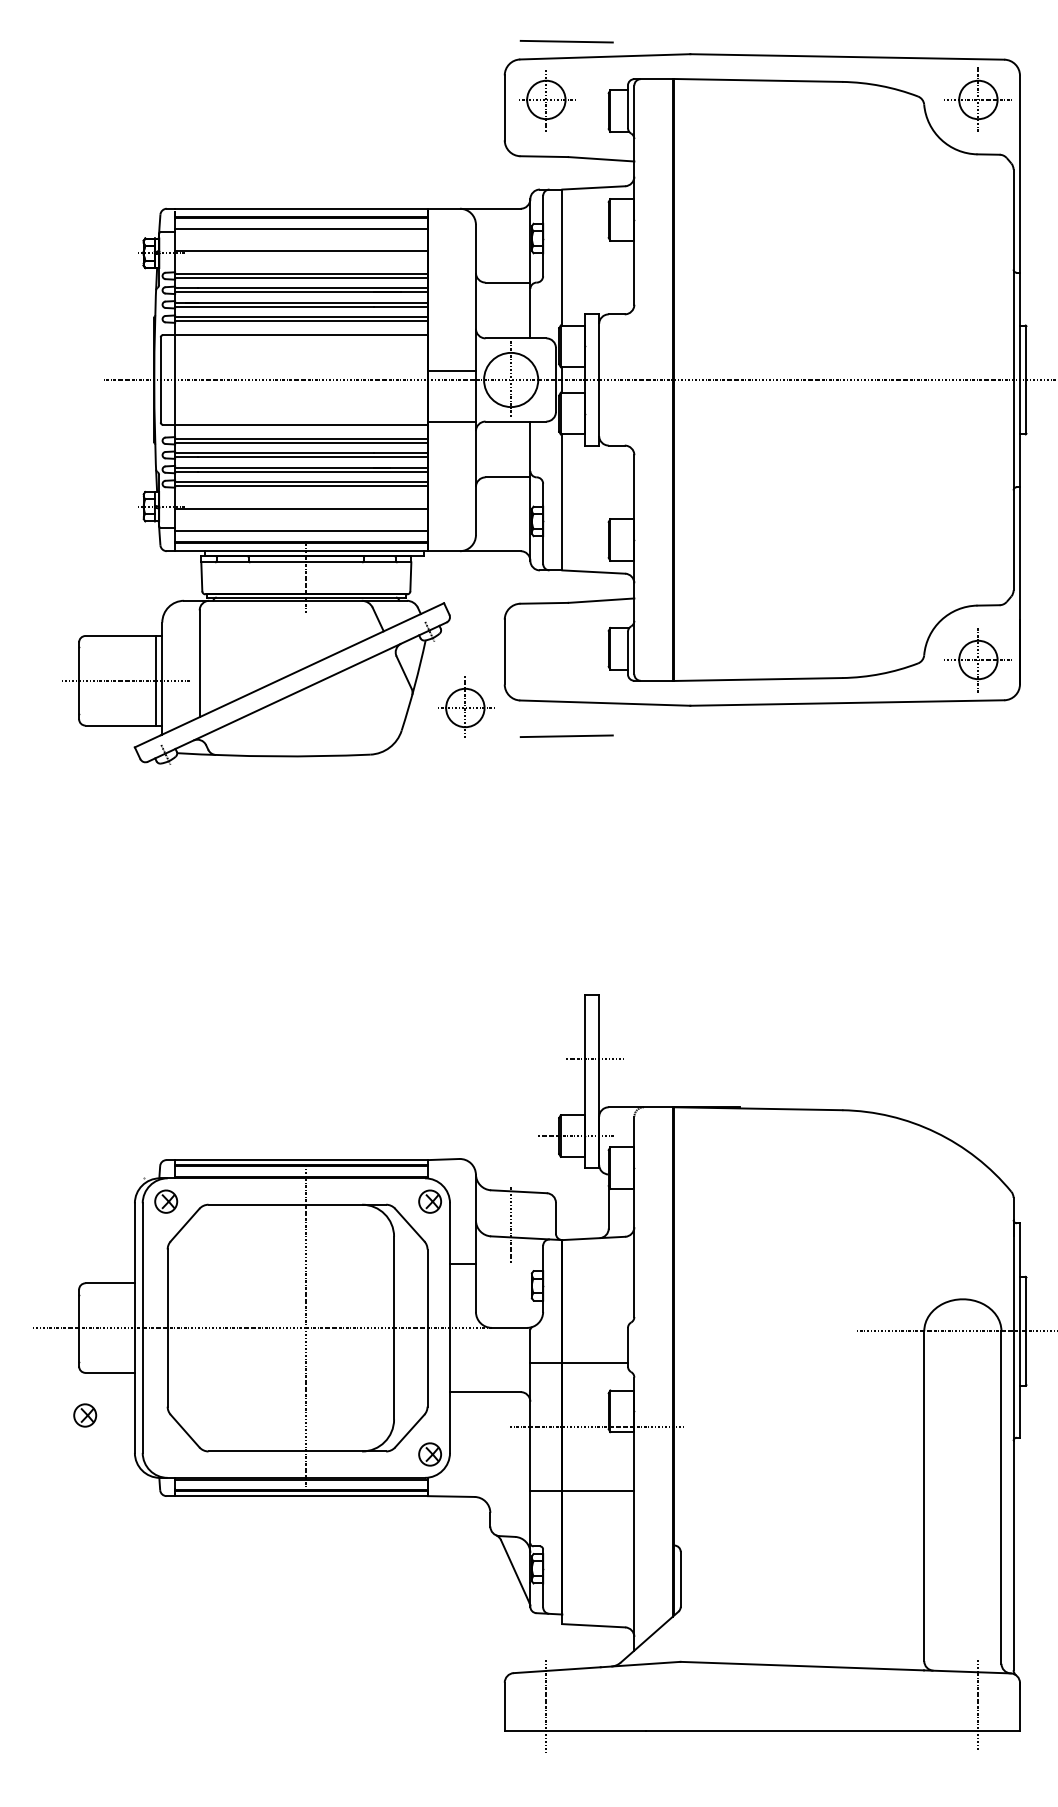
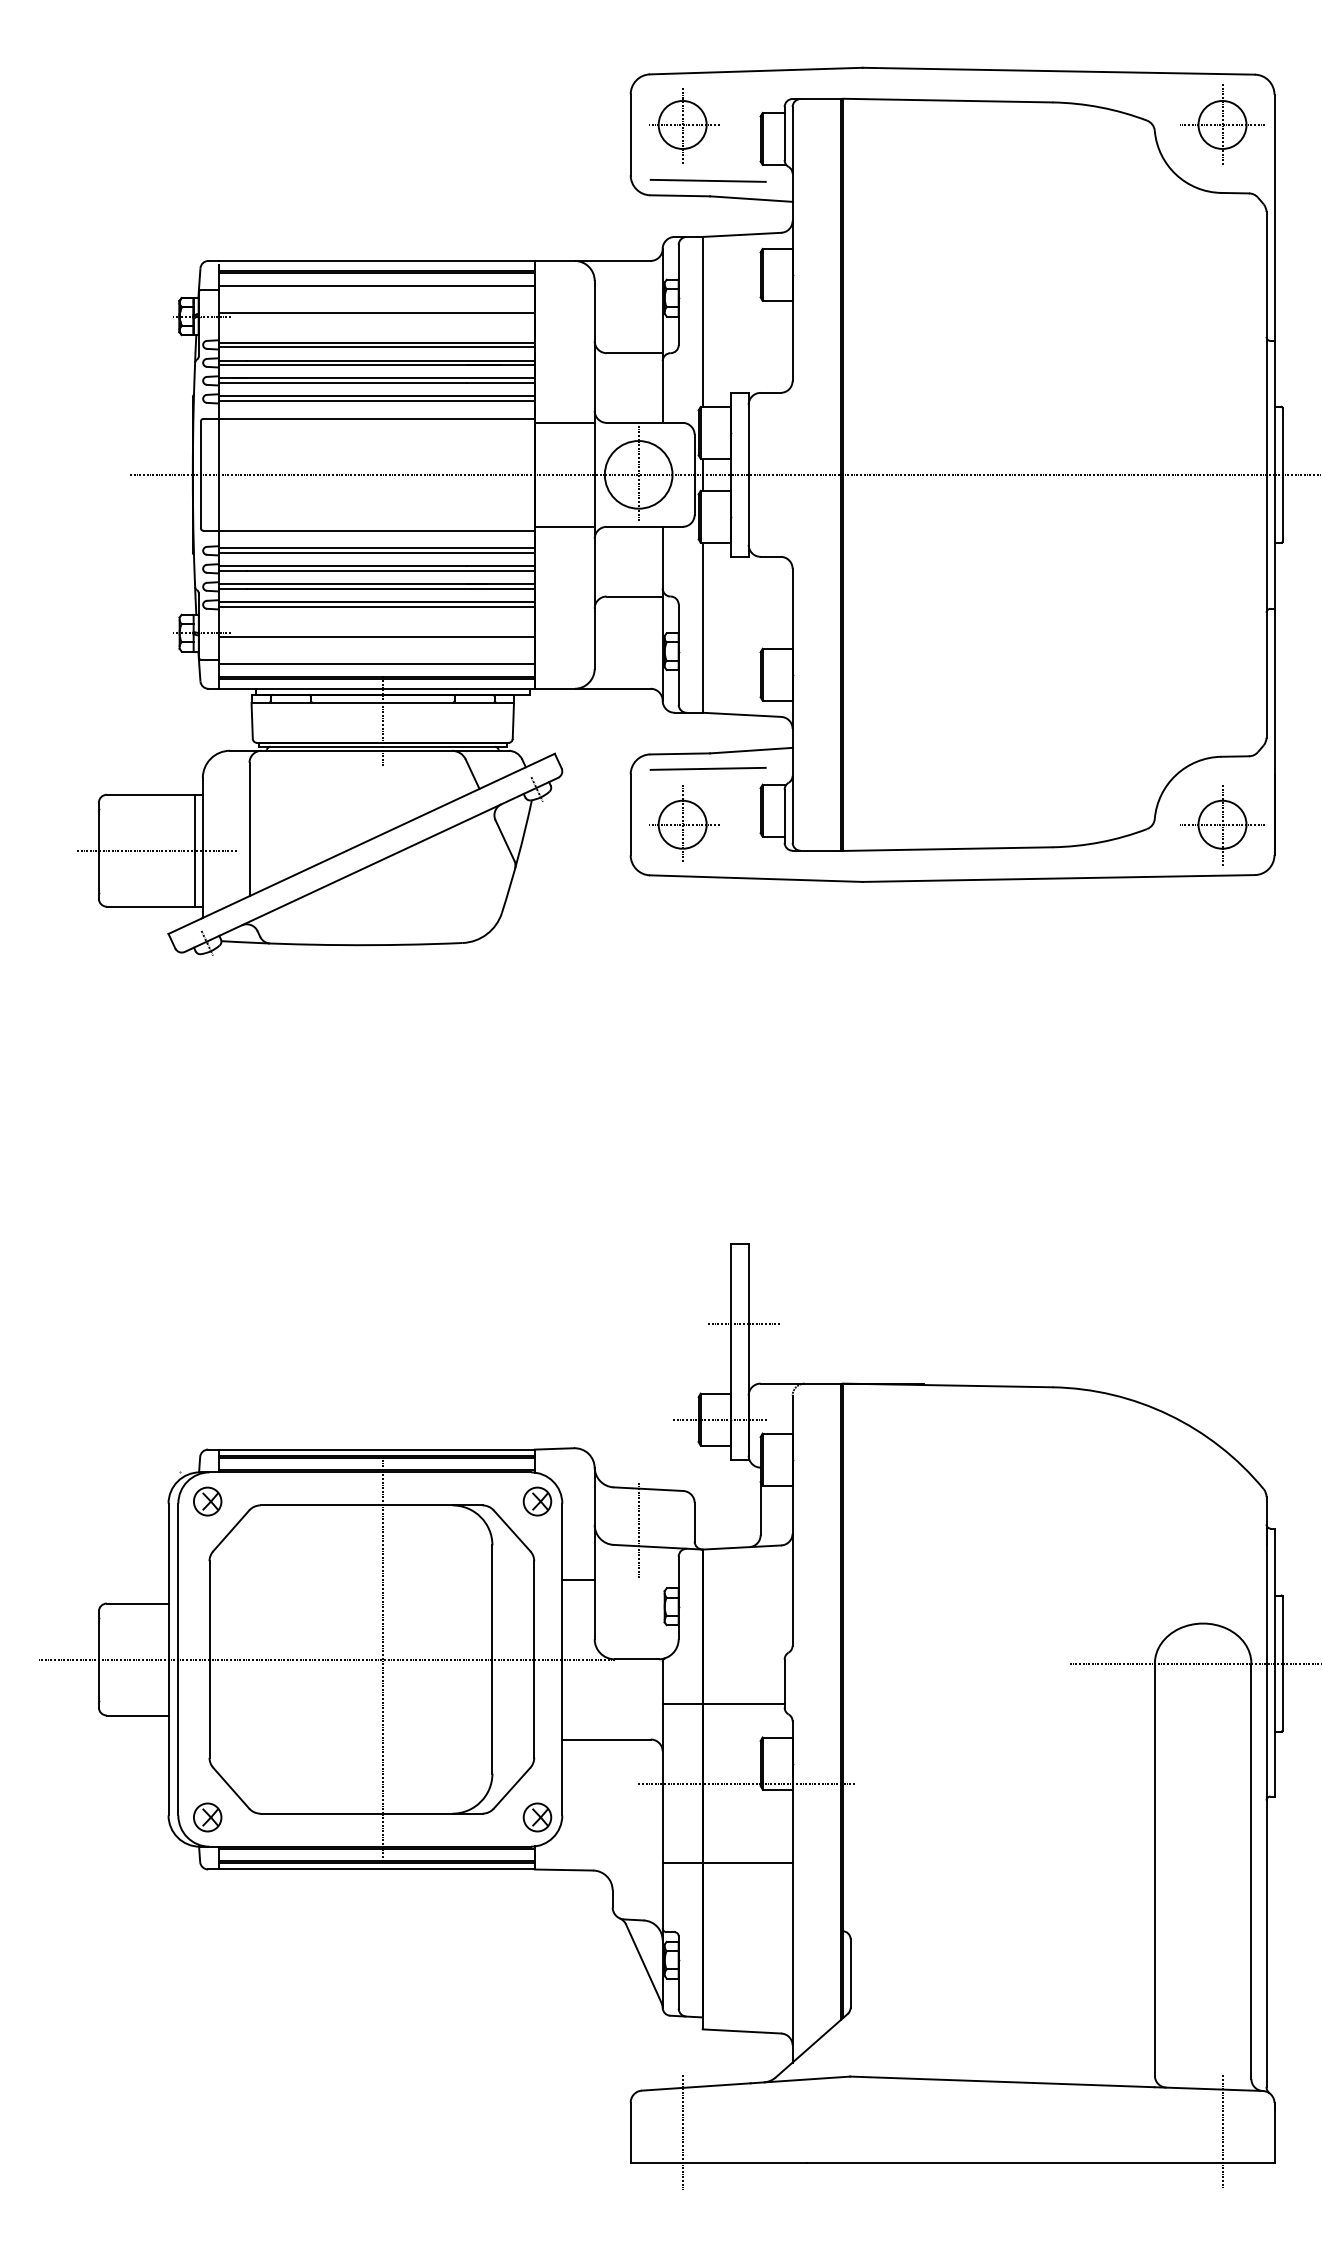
line: (566, 41) -> (707, 180), moved
line: (451, 371) -> (564, 423), moved
part: (466, 706) -> (684, 822), moved
line: (566, 735) -> (707, 767), moved
part: (85, 1415) -> (208, 1817), moved

